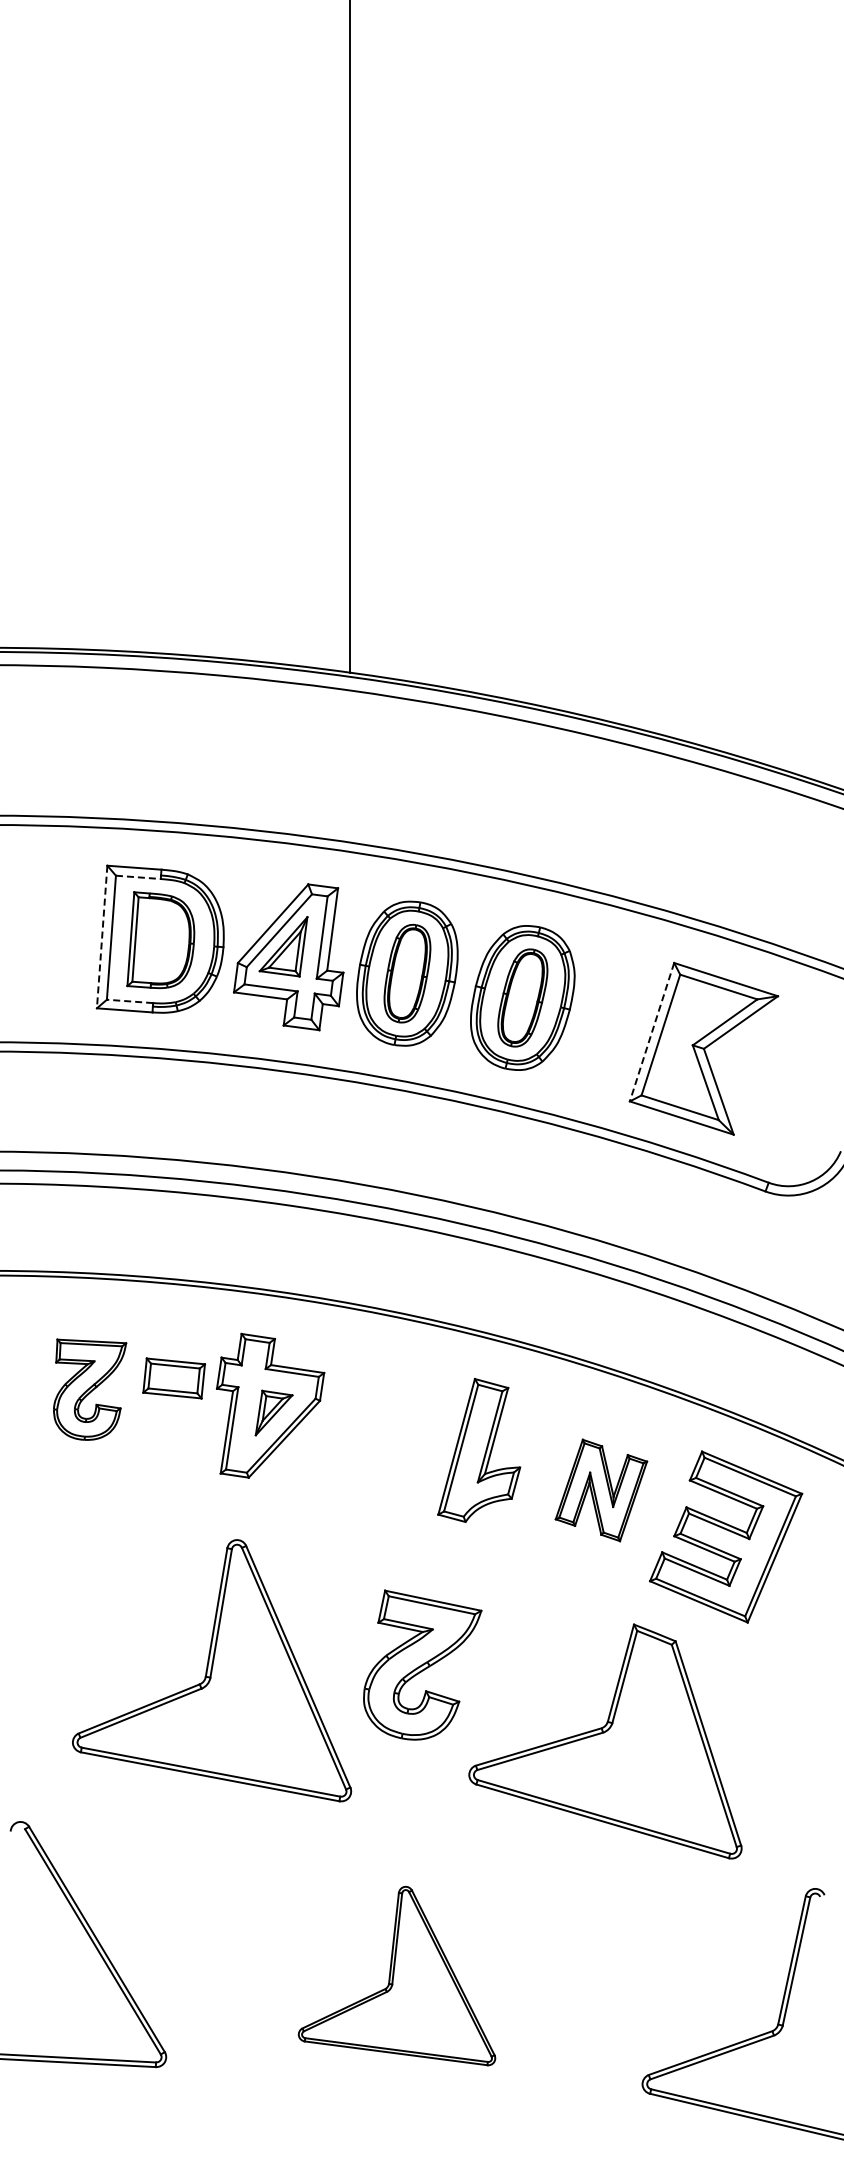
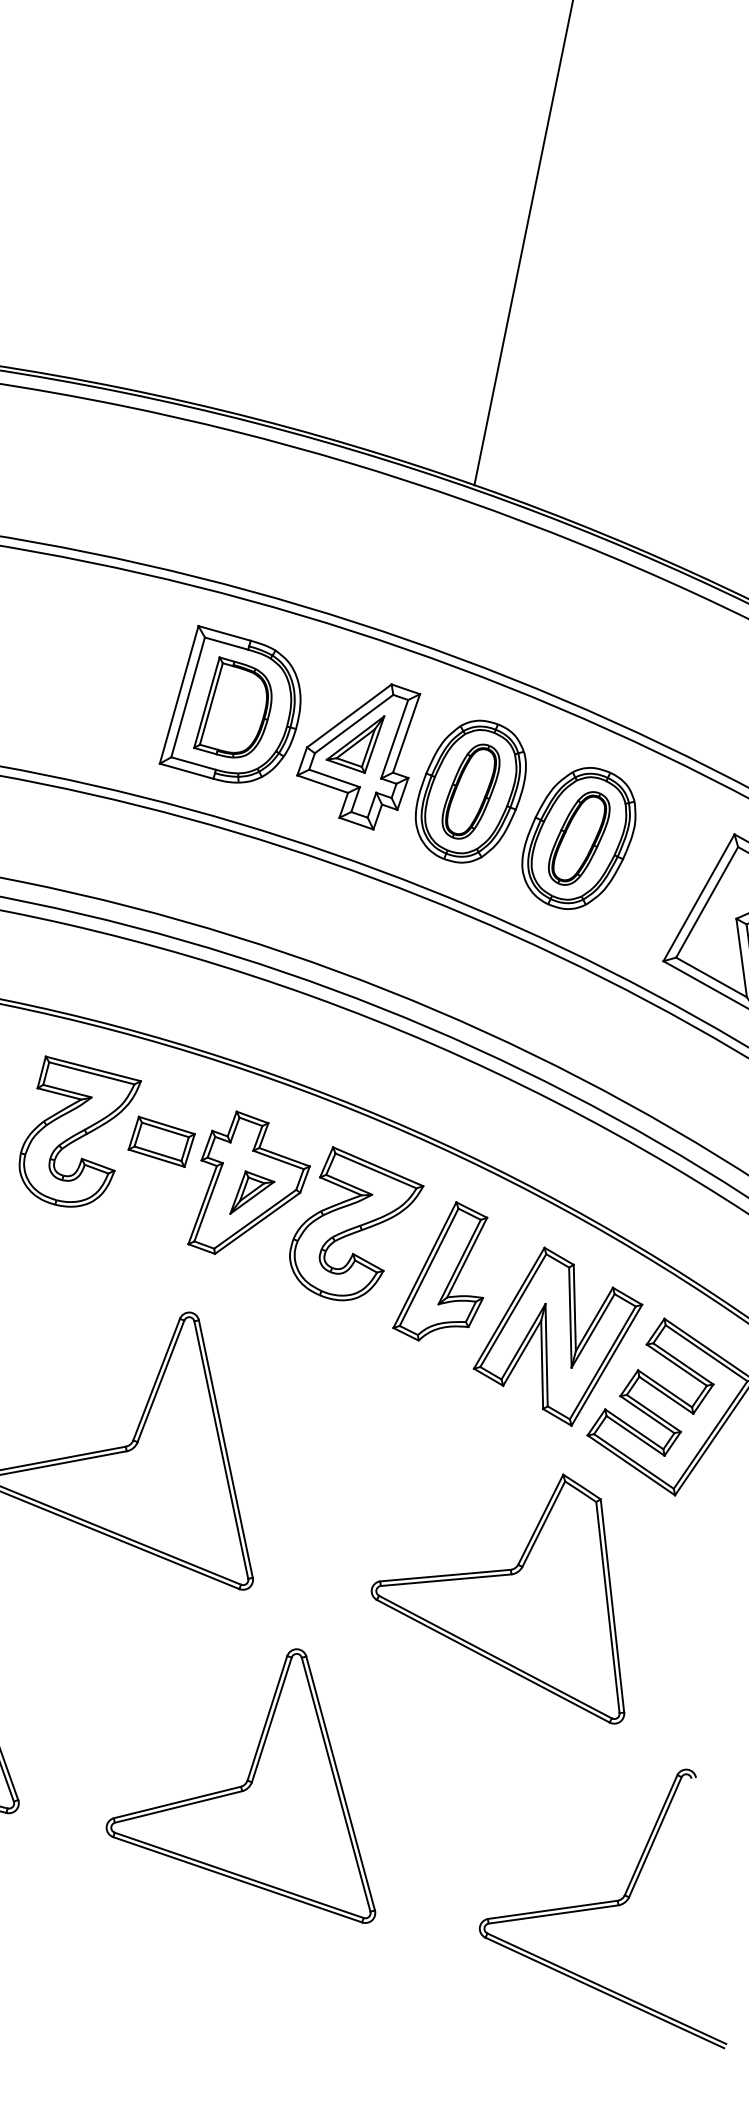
line: (138, 877) -> (226, 643), dashed -> solid
line: (102, 937) -> (179, 695), dashed -> solid
line: (129, 1001) -> (193, 763), dashed -> solid
line: (652, 1032) -> (699, 898), dashed -> solid
part: (89, 1389) -> (76, 1135), size x1.43
part: (601, 1490) -> (558, 1336), size x1.67
part: (422, 1664) -> (354, 1227), moved
part: (396, 1975) -> (260, 1771), size x1.43

